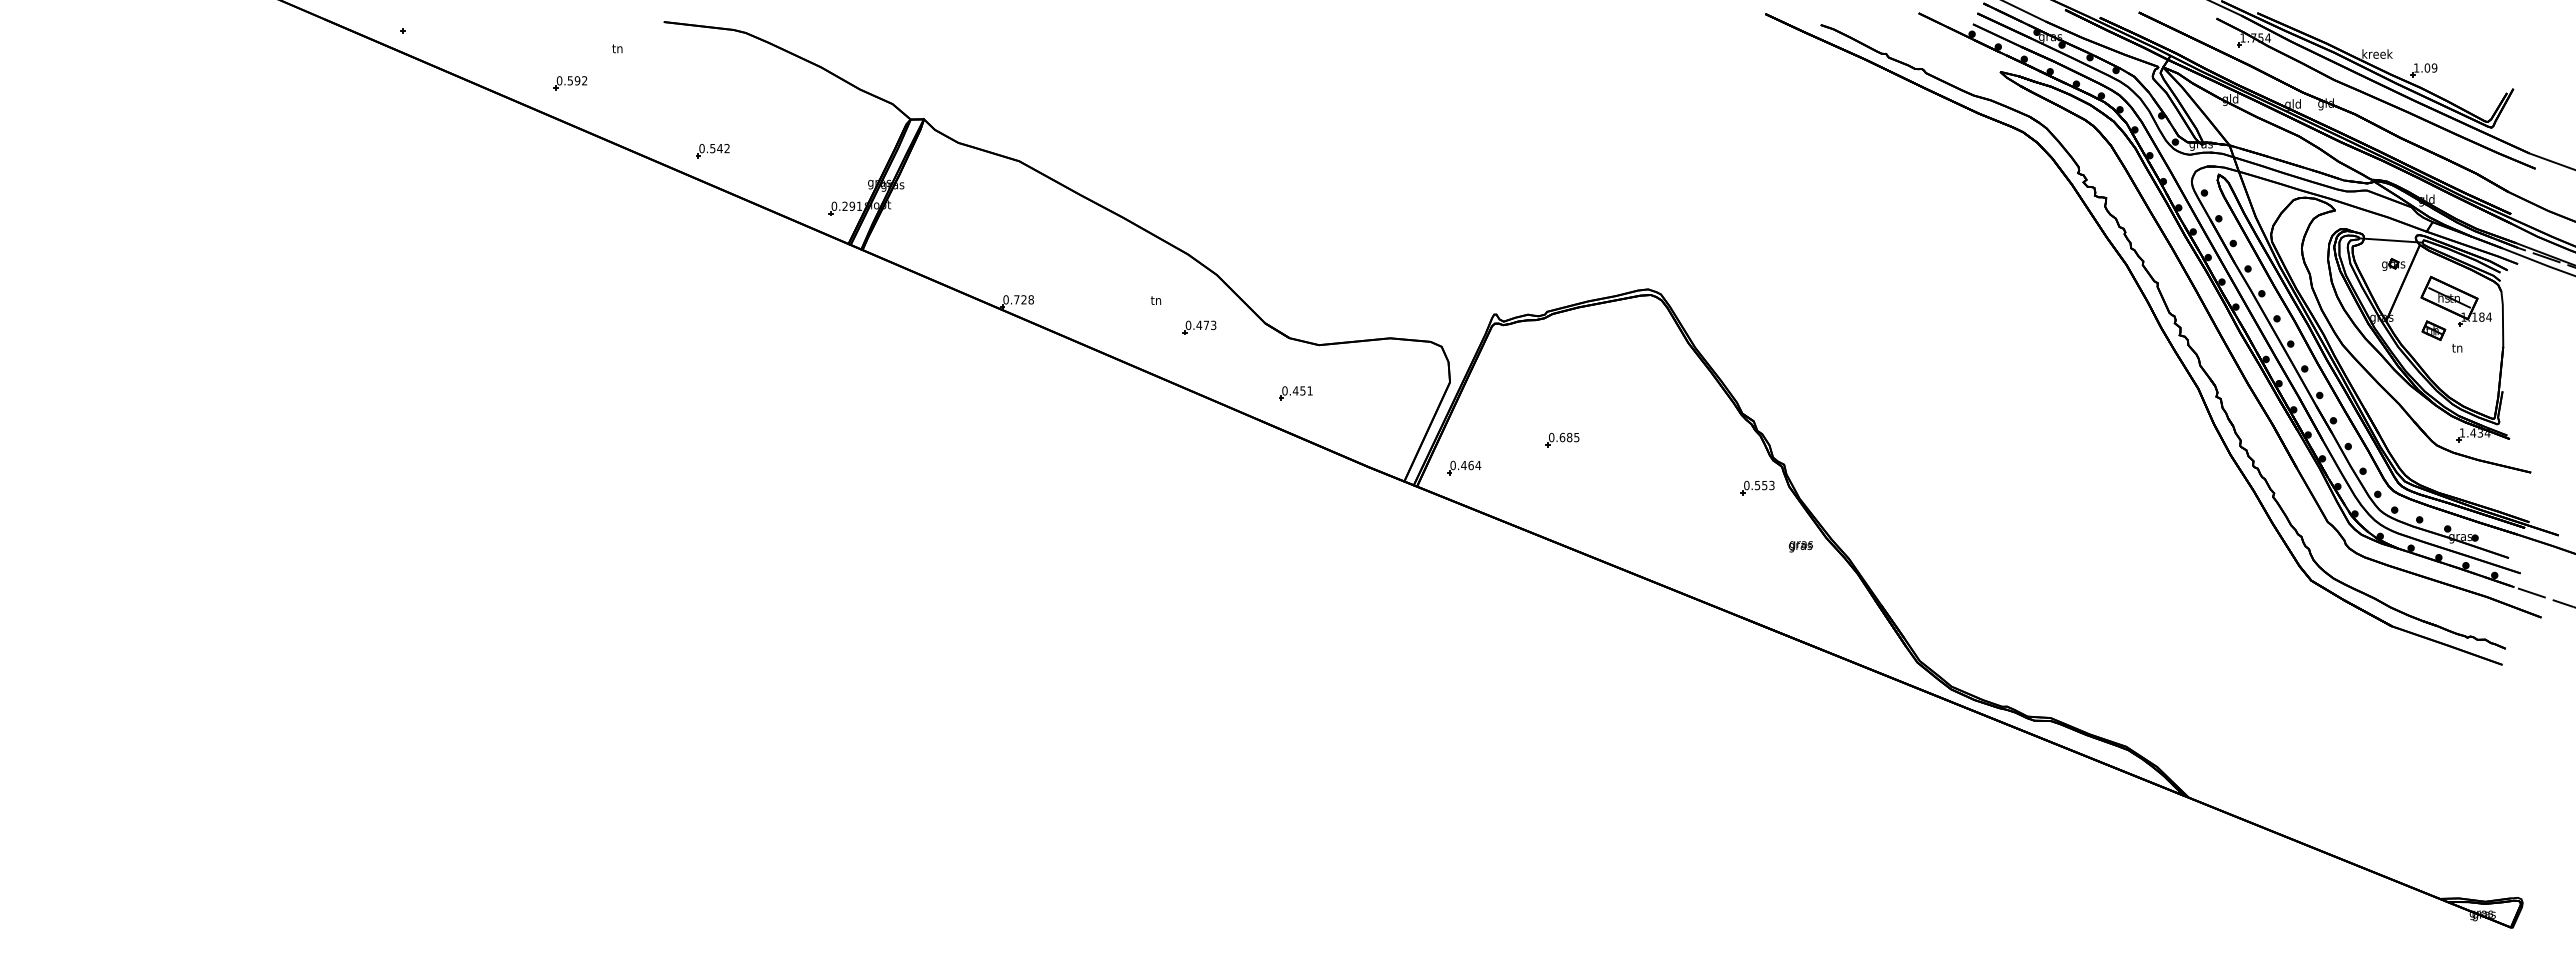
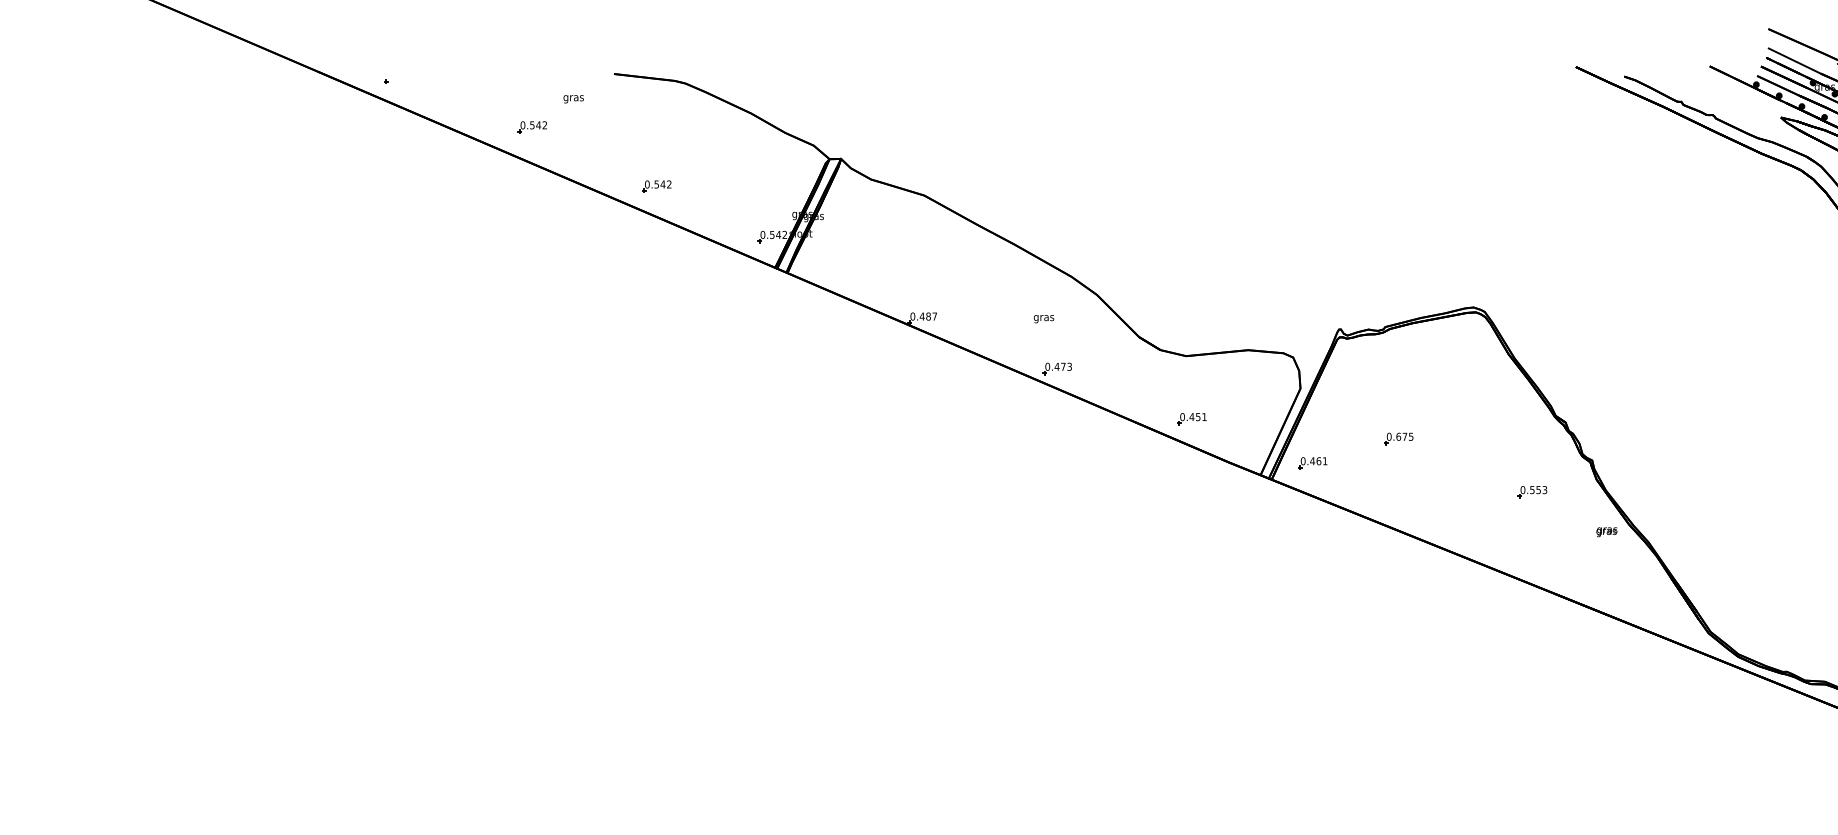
text: (617, 49) -> (573, 97), tn -> gras
text: (577, 80) -> (538, 125), 0.592 -> 0.542
text: (851, 205) -> (777, 234), 0.291 -> 0.542
text: (1023, 299) -> (928, 316), 0.728 -> 0.487
text: (1155, 301) -> (1043, 318), tn -> gras
part: (1199, 327) -> (1057, 368), moved
part: (1295, 393) -> (1191, 419), moved
text: (1569, 437) -> (1404, 436), 0.685 -> 0.675
text: (1478, 465) -> (1325, 461), 0.464 -> 0.461
part: (1757, 487) -> (1532, 491), moved

